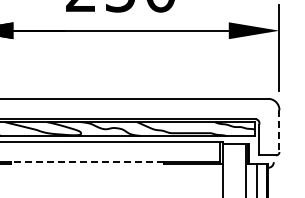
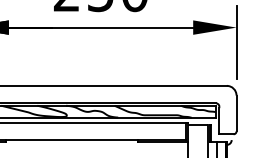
line: (279, 131) -> (236, 113), dashed -> solid
line: (87, 161) -> (72, 139), dashed -> solid

